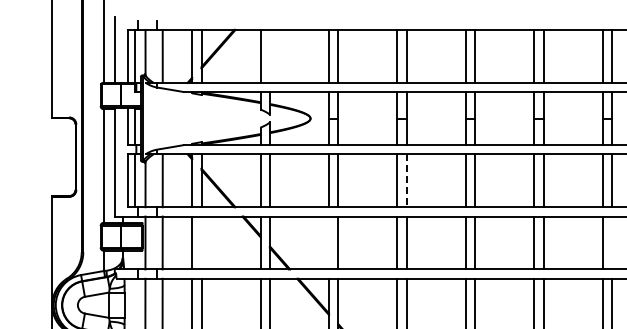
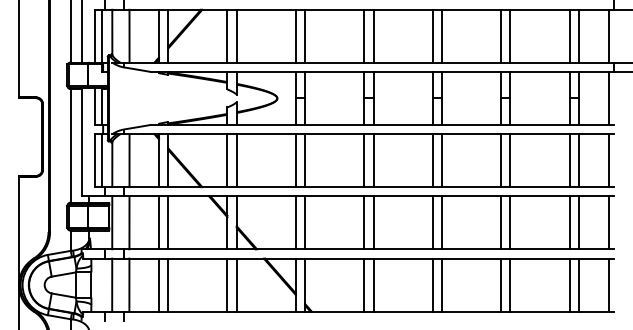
line: (269, 55) -> (236, 35), added
line: (406, 181) -> (373, 161), dashed -> solid
line: (201, 242) -> (168, 222), added
line: (328, 242) -> (295, 222), added
line: (611, 242) -> (578, 222), added

